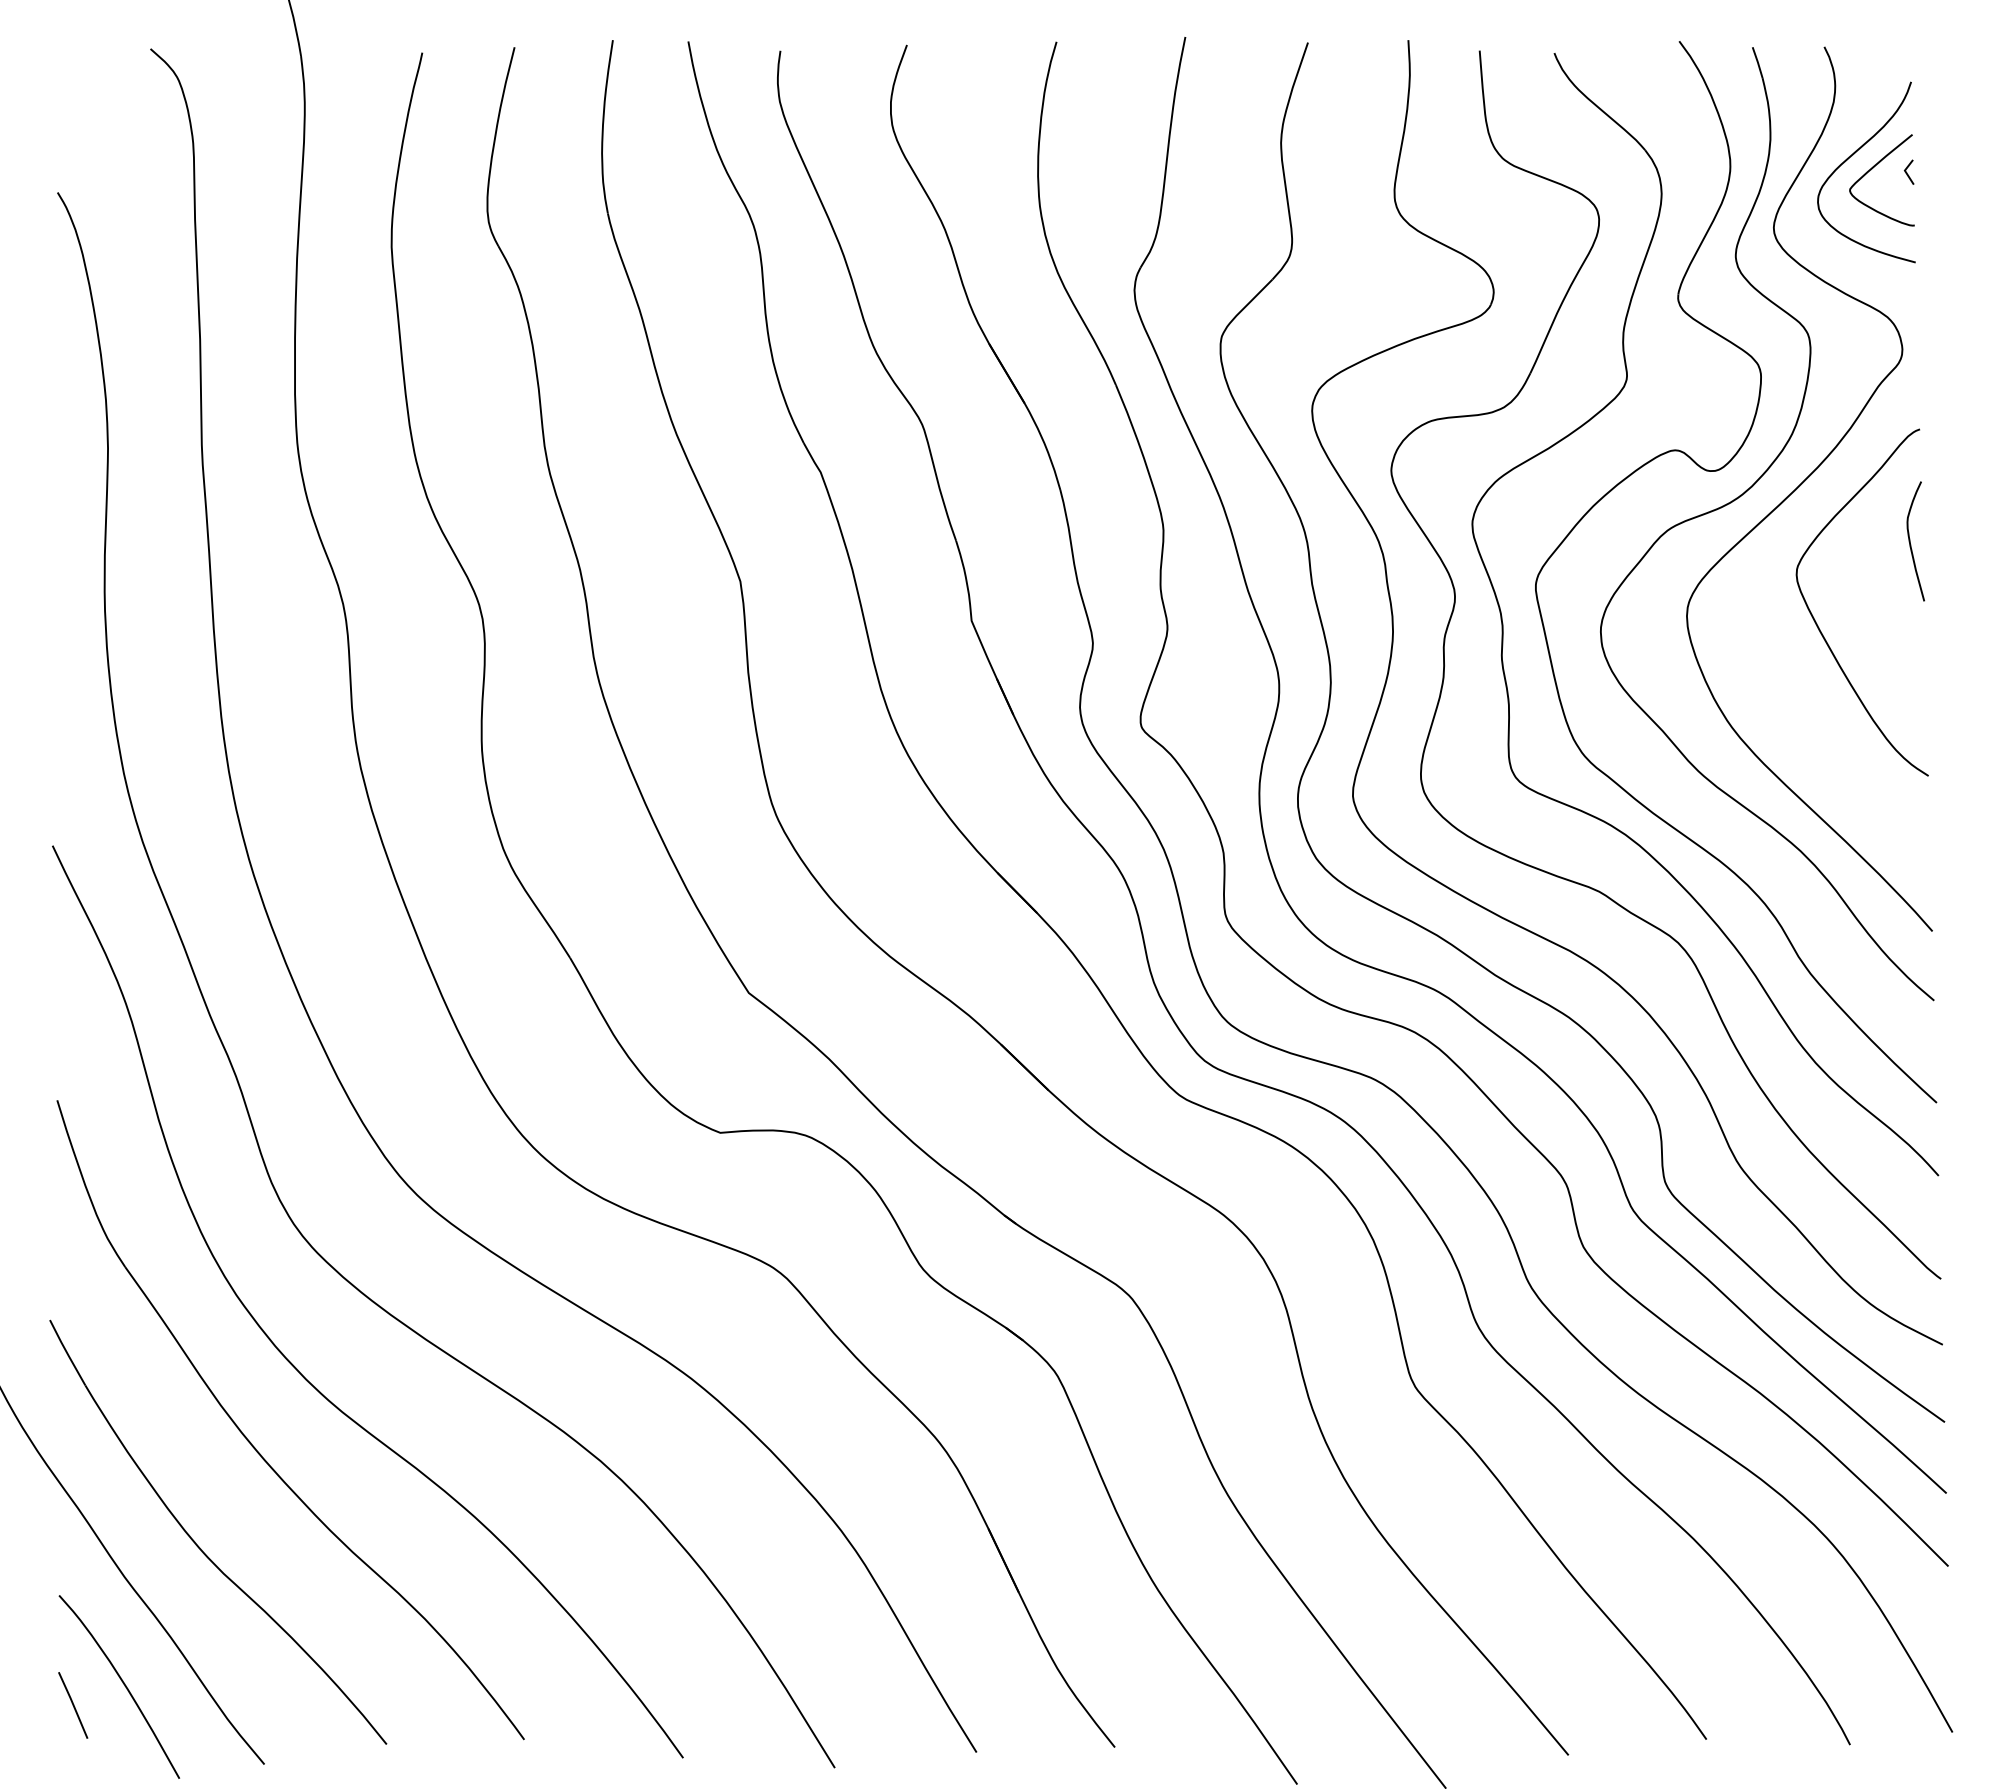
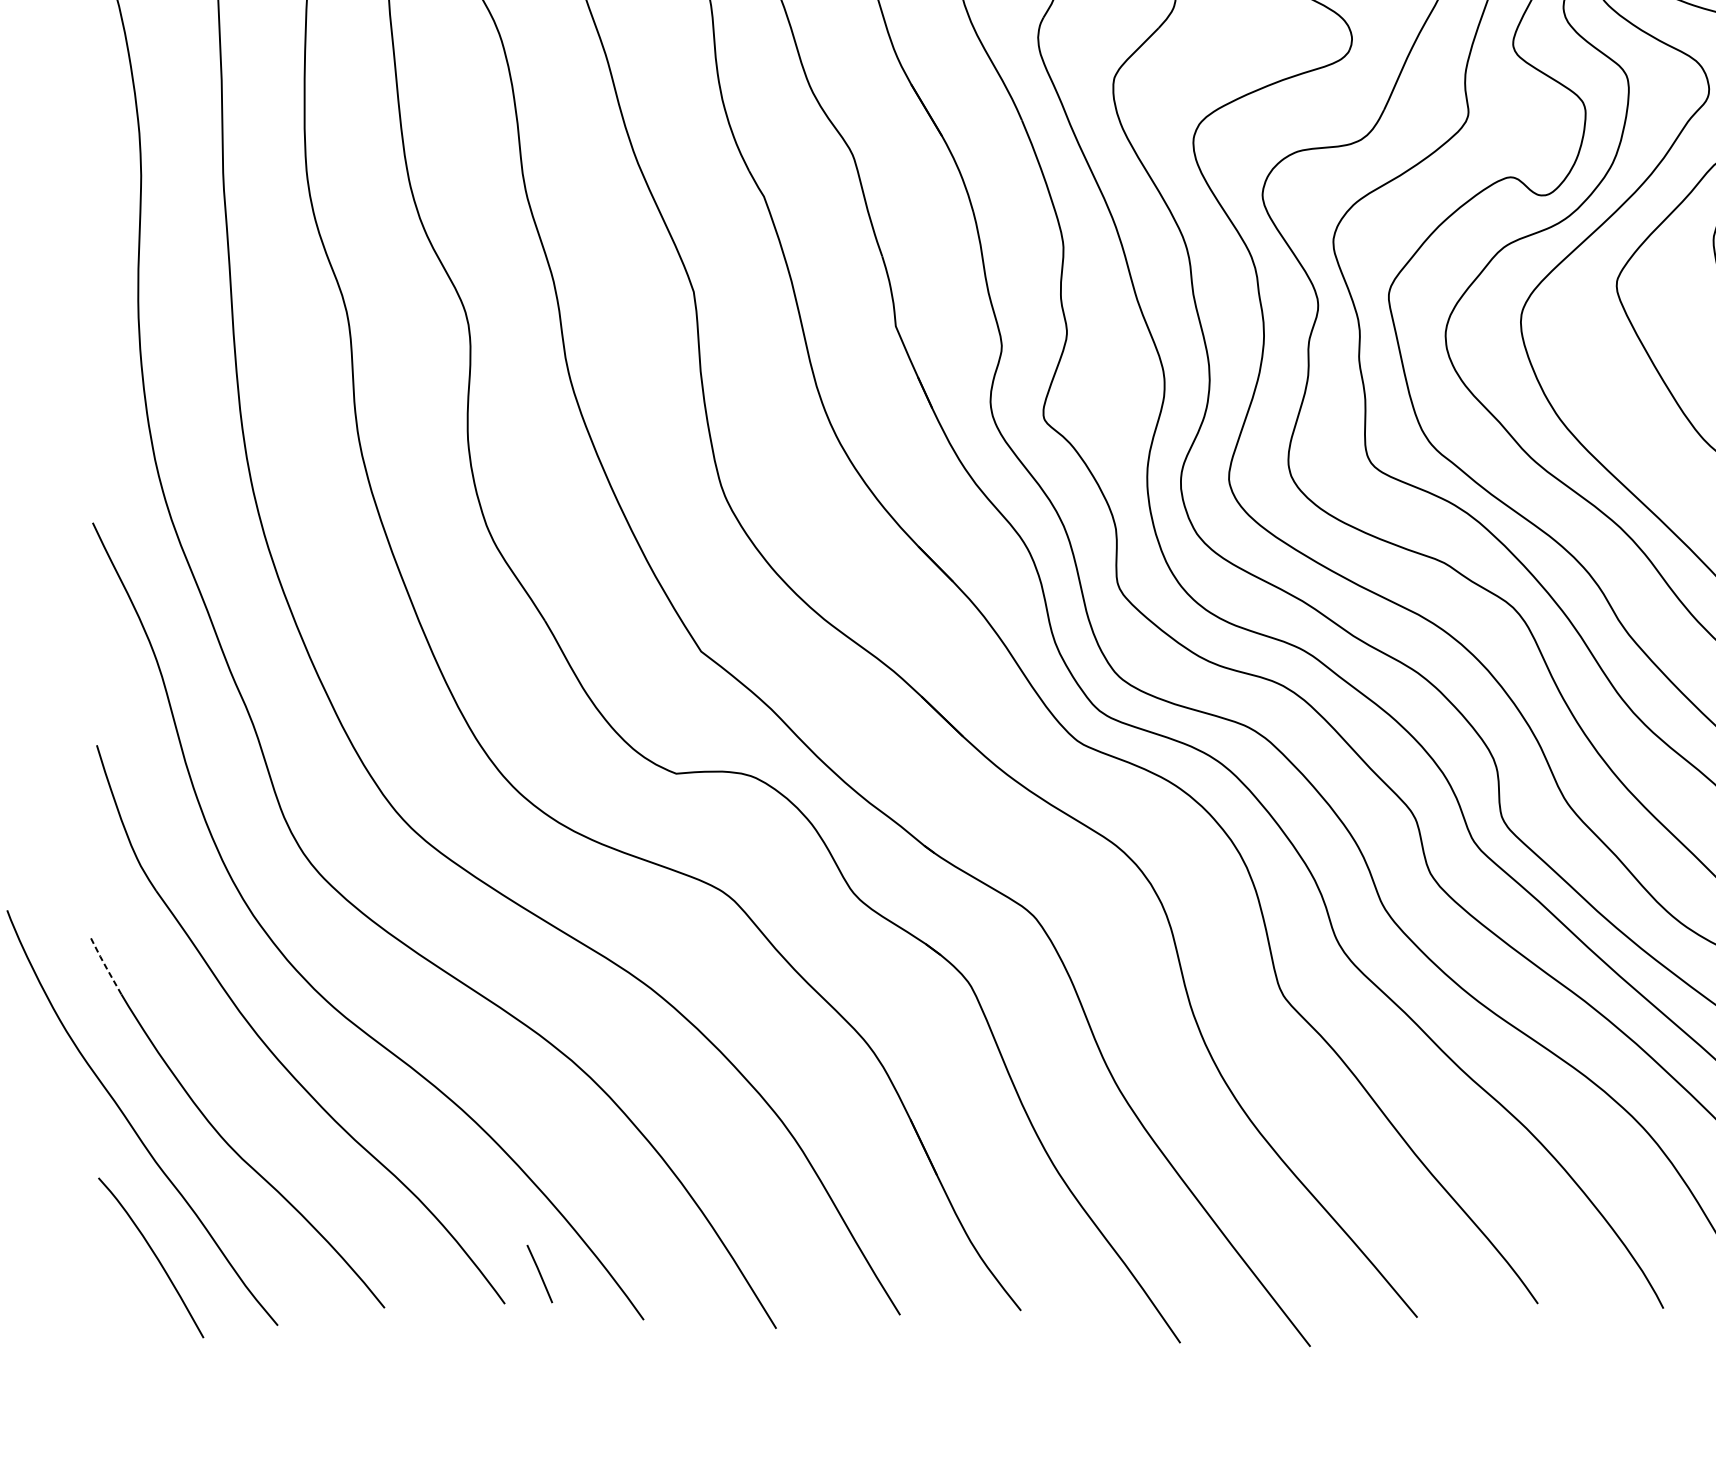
line: (67, 1353) -> (105, 966), solid -> dashed
line: (73, 1705) -> (540, 1274), moved

